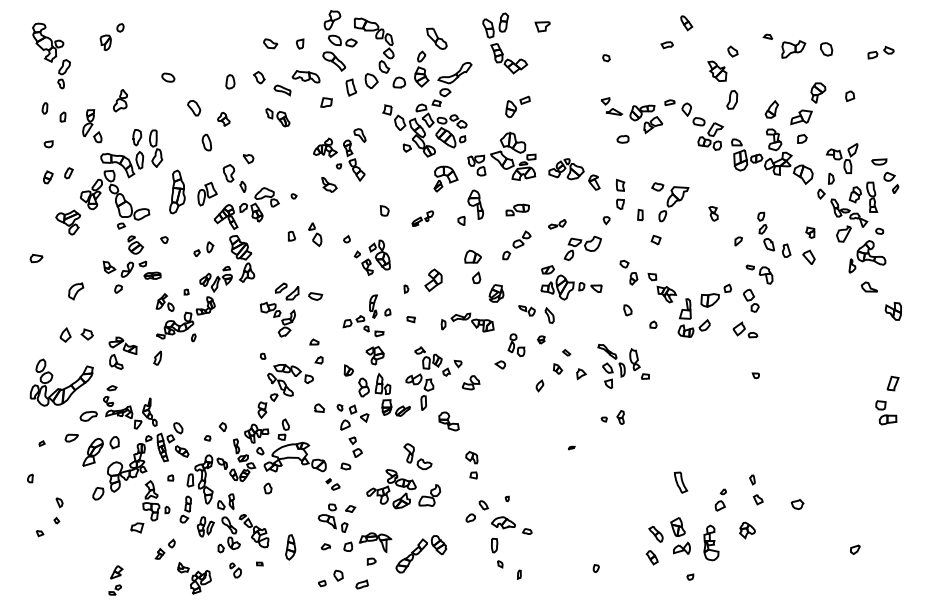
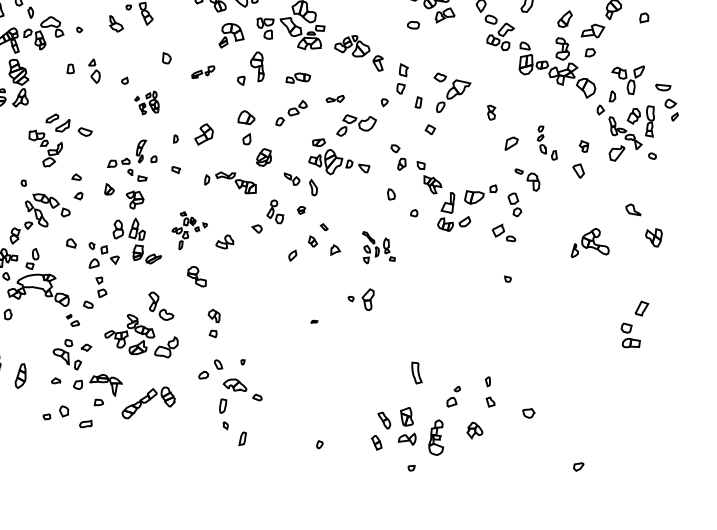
part: (774, 234) -> (548, 142), size x0.7
part: (738, 241) -> (511, 144), size x1.6
part: (867, 256) -> (591, 243), moved
part: (371, 257) -> (146, 102), size x0.7
part: (623, 366) -> (378, 249), size x0.7
part: (348, 370) -> (109, 189), moved
part: (433, 378) -> (188, 231), size x0.6
part: (620, 417) -> (367, 299), size x1.6
part: (519, 574) -> (243, 438), size x1.6

